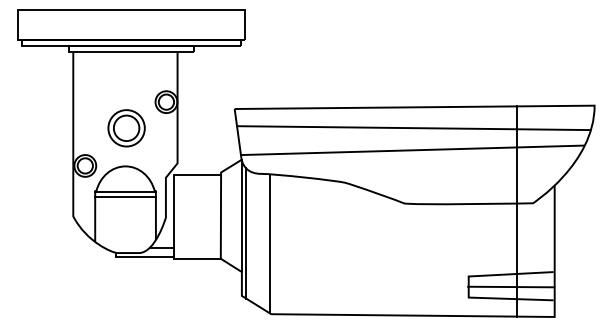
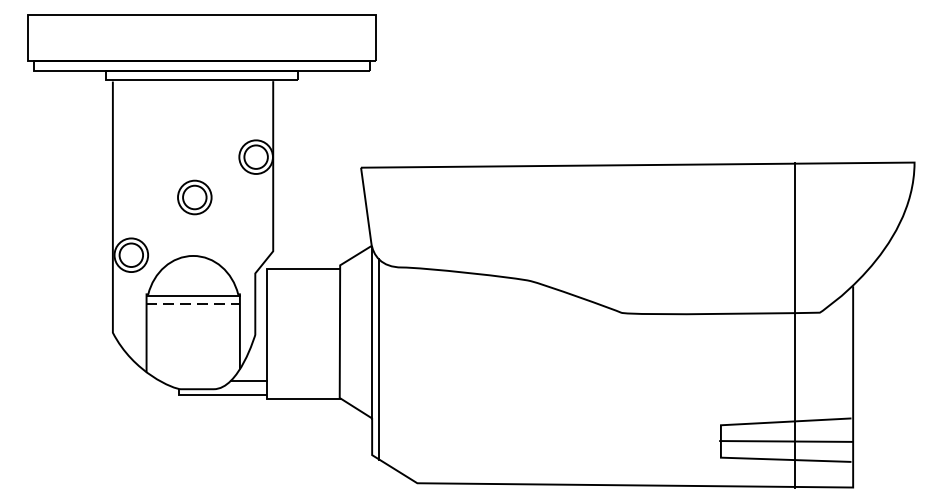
part: (126, 128) -> (194, 197), size x0.6
line: (413, 128) -> (636, 197), removed
line: (412, 150) -> (634, 231), removed
line: (126, 197) -> (194, 303), solid -> dashed
line: (269, 243) -> (414, 374), removed

